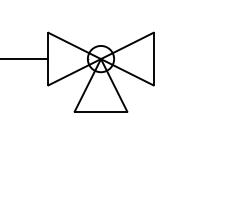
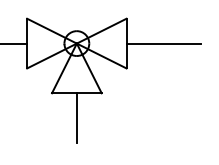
line: (192, 59) -> (163, 43), added
line: (101, 137) -> (77, 117), added

